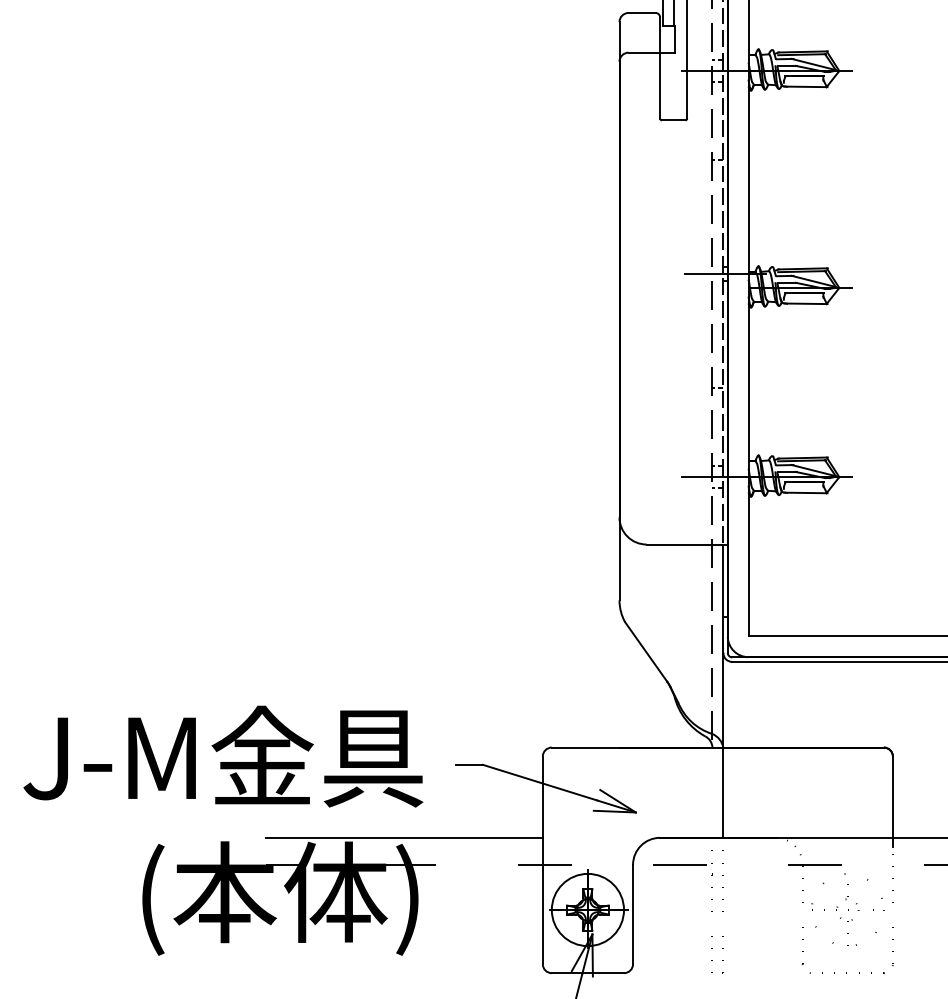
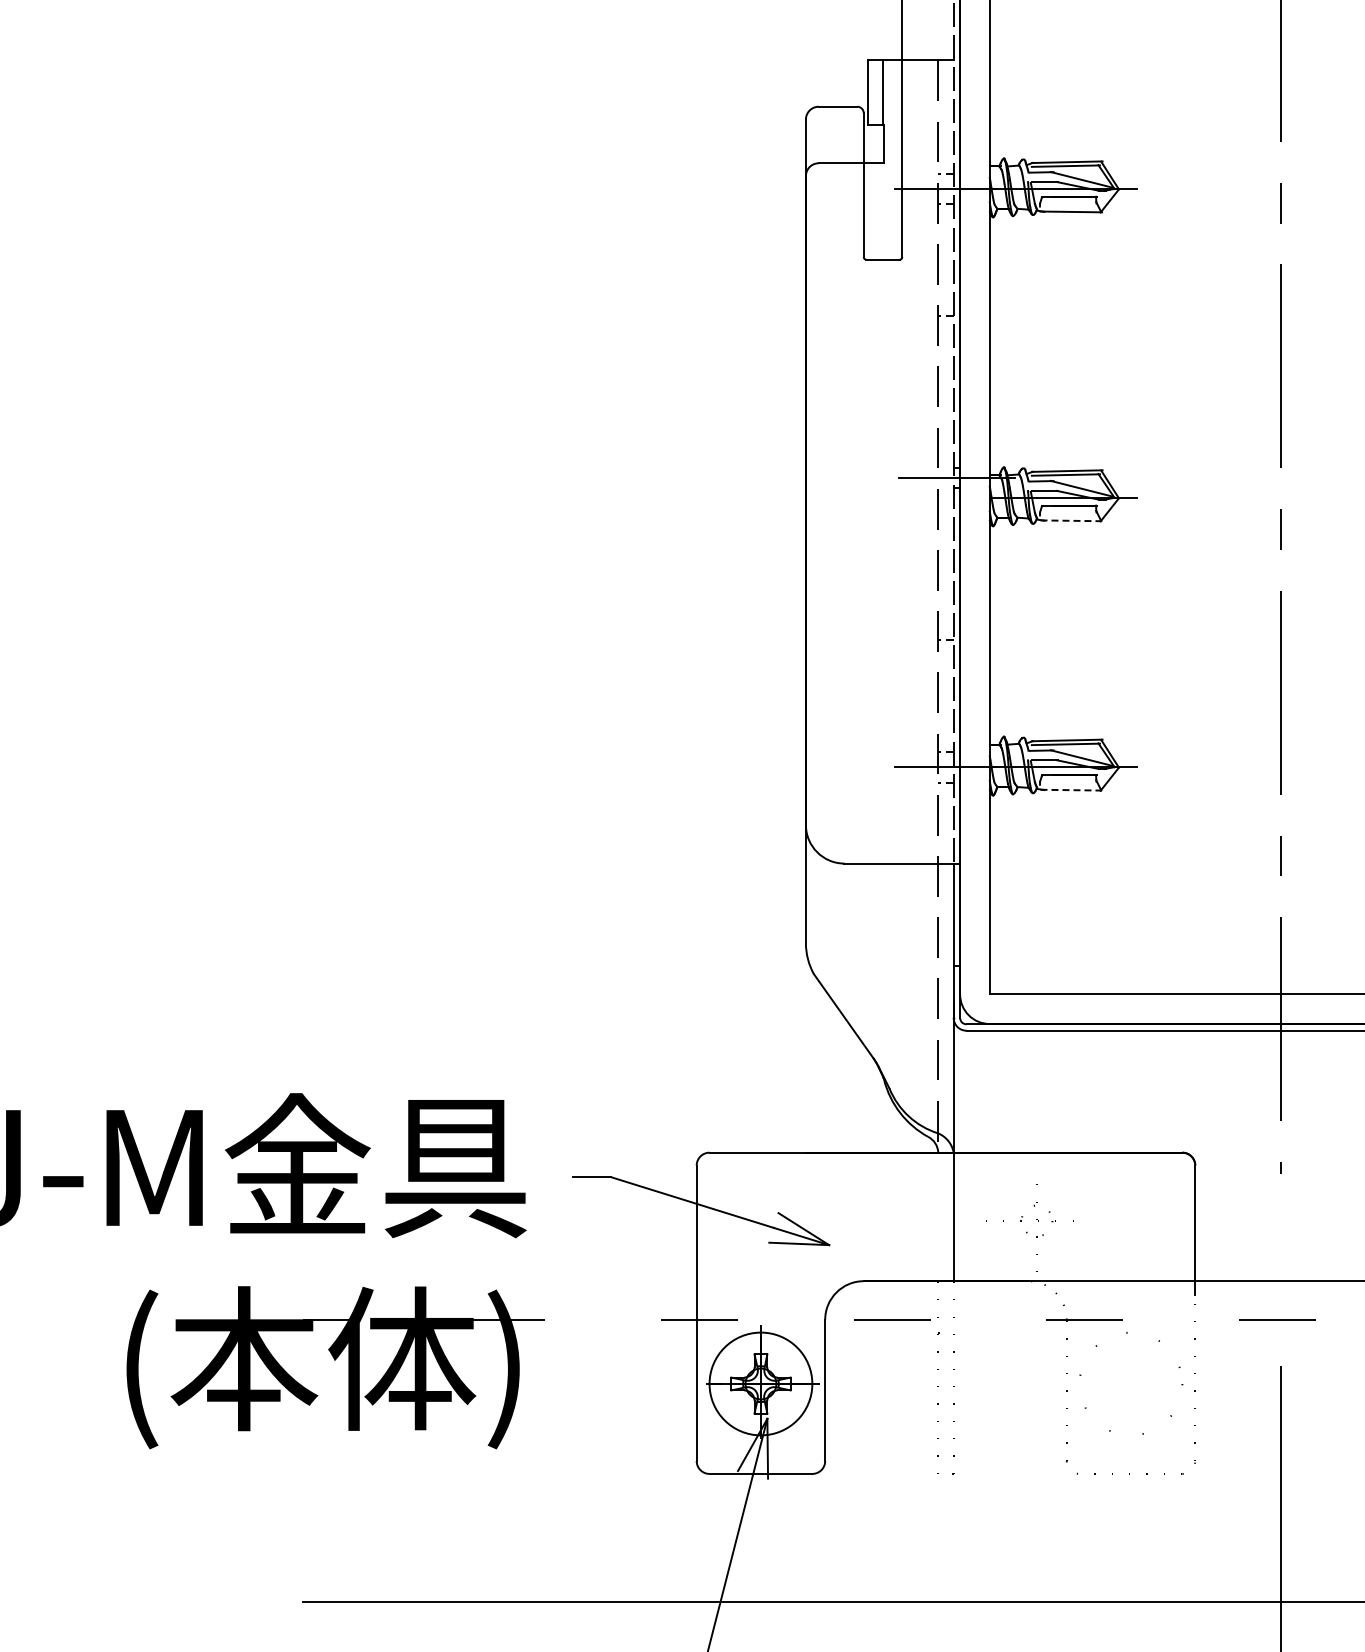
line: (806, 303) -> (1071, 520), solid -> dashed
line: (806, 493) -> (1071, 790), solid -> dashed
line: (404, 838) -> (499, 1281), removed
part: (842, 914) -> (1029, 1227), moved

